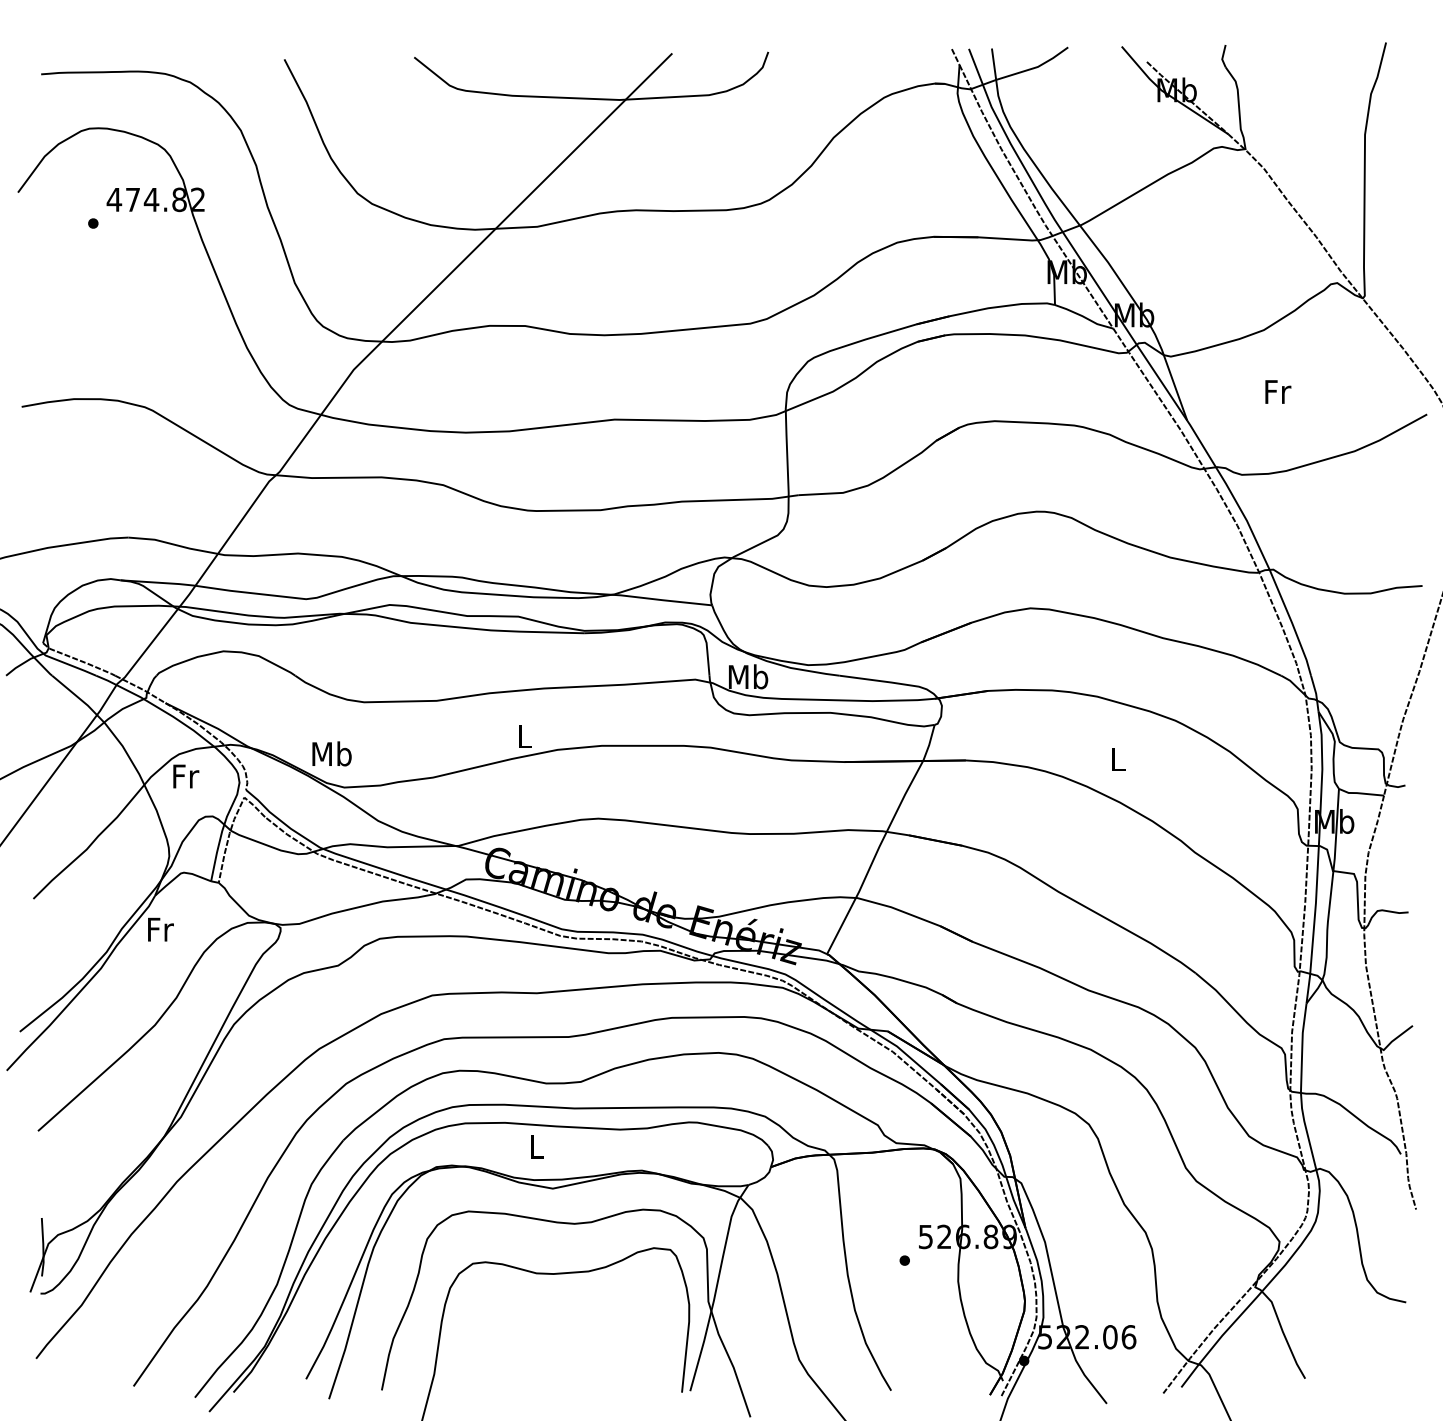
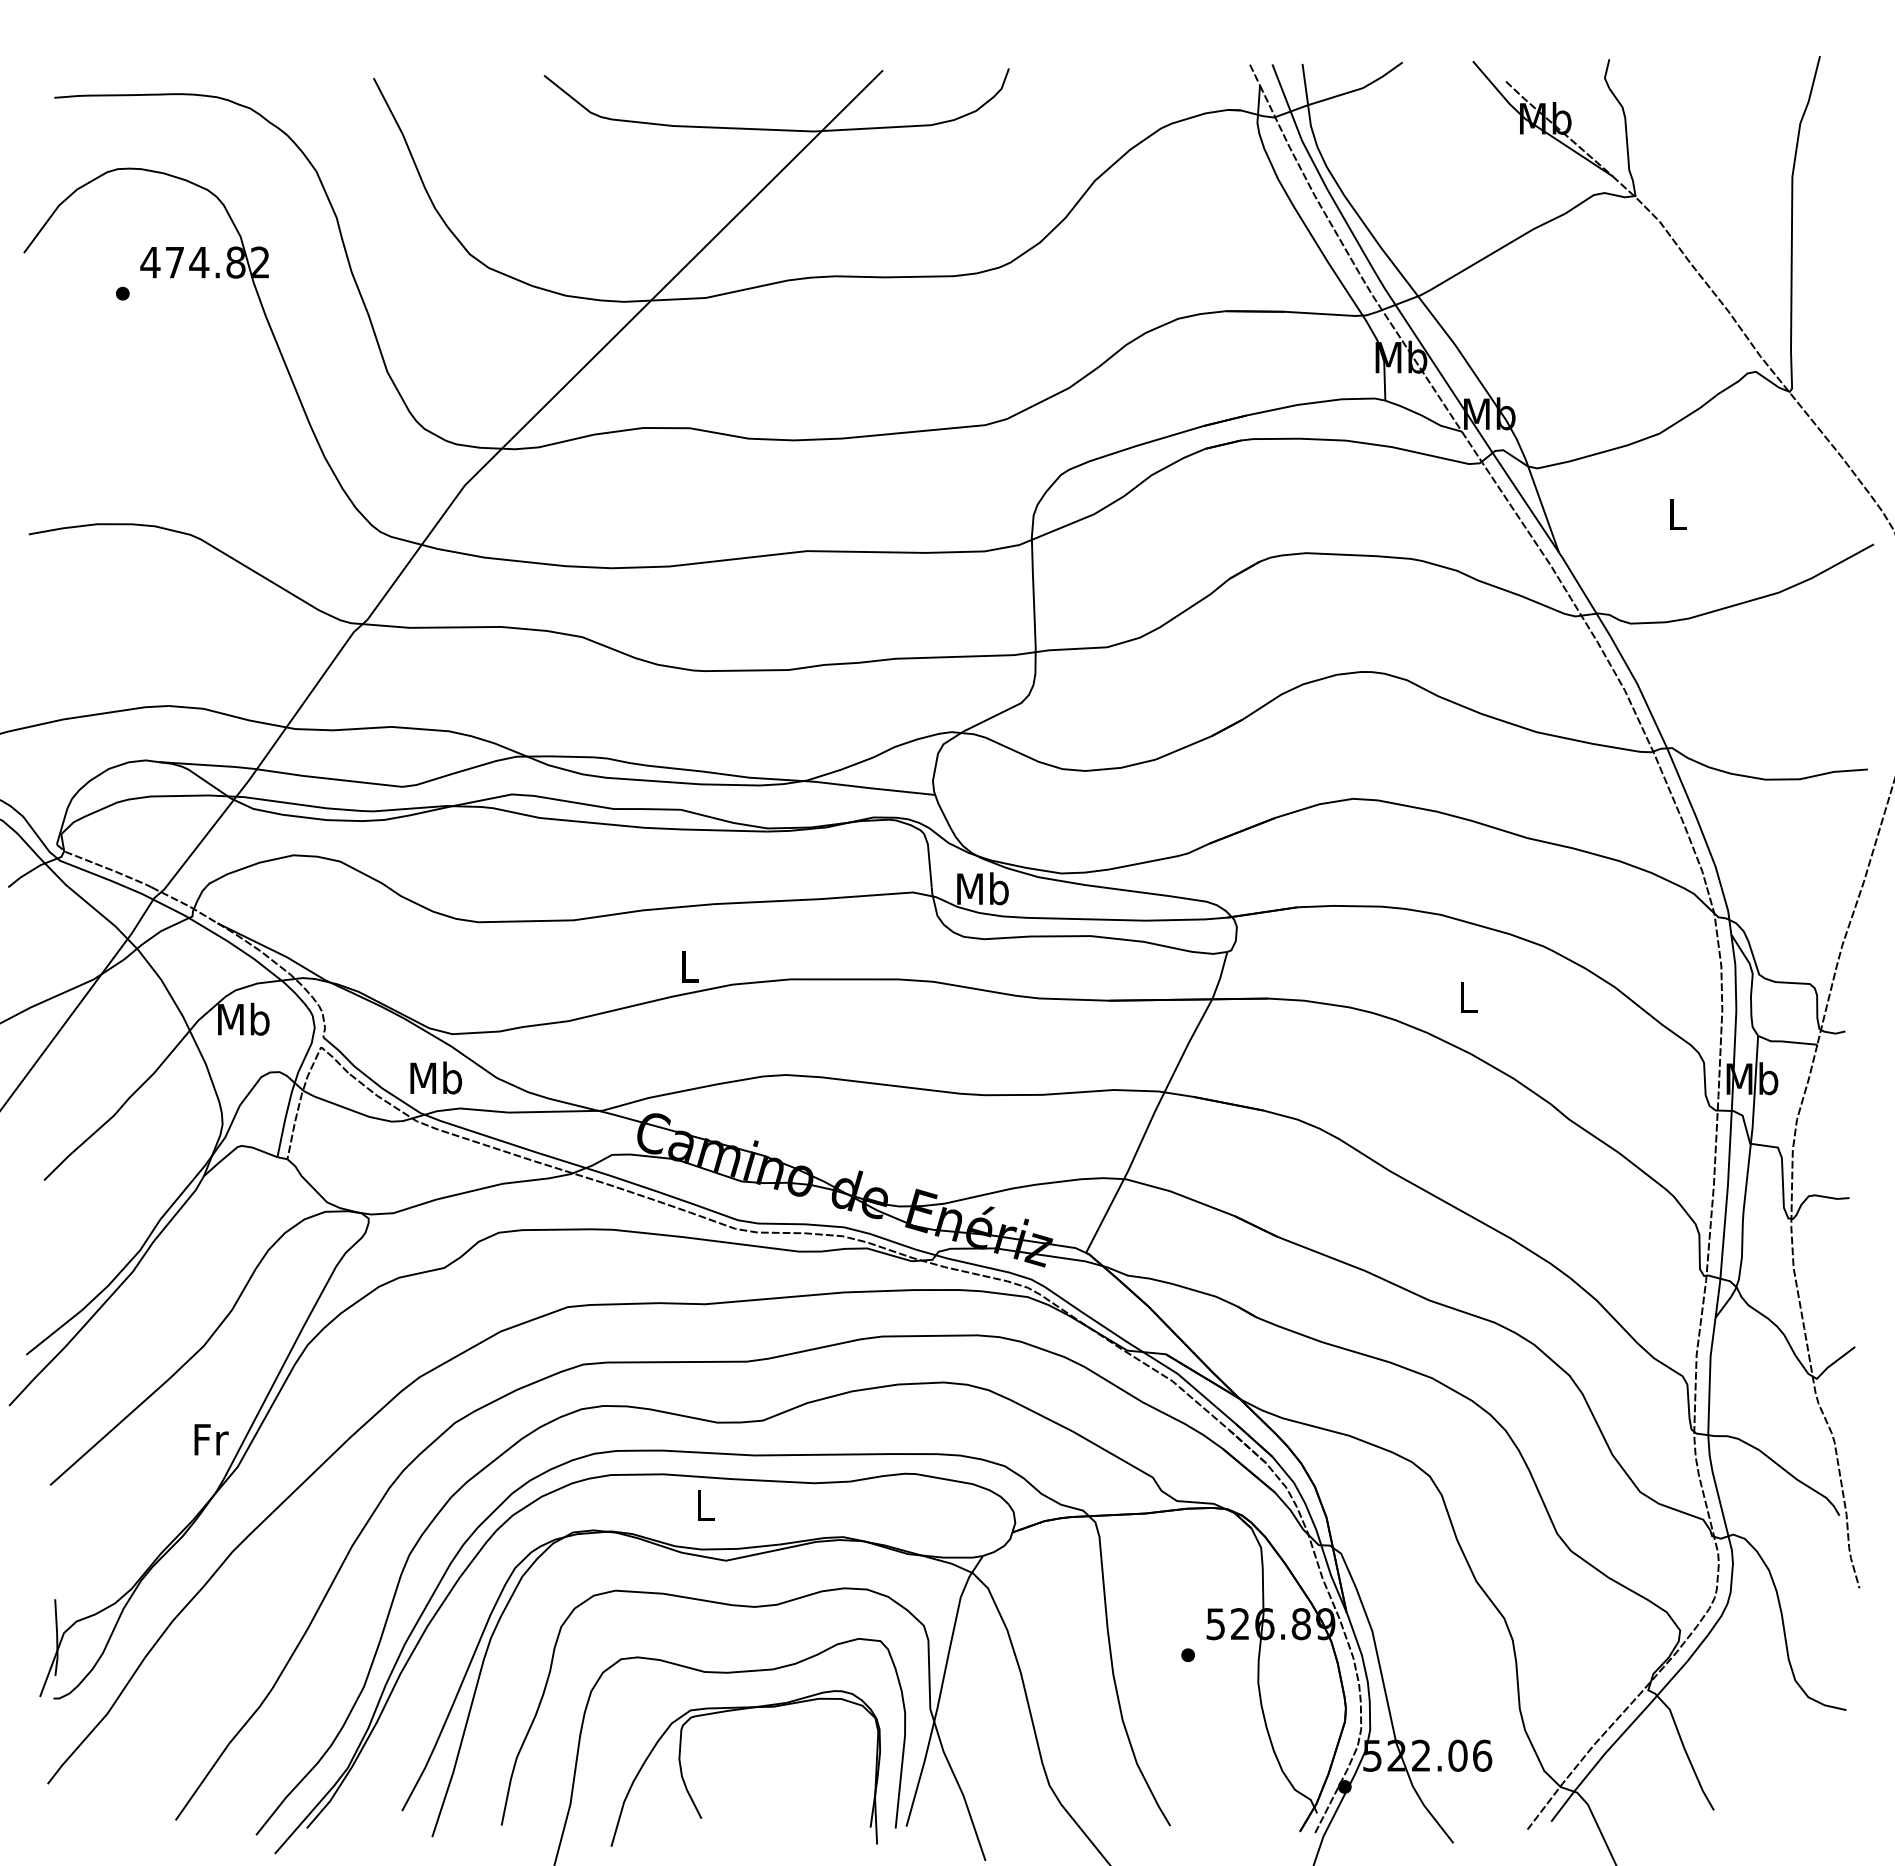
text: (1278, 391) -> (1678, 514), Fr -> L
text: (331, 753) -> (435, 1077), moved
text: (185, 775) -> (243, 1018), Fr -> Mb
text: (160, 929) -> (211, 1439), moved
part: (563, 1302) -> (740, 1710), added

